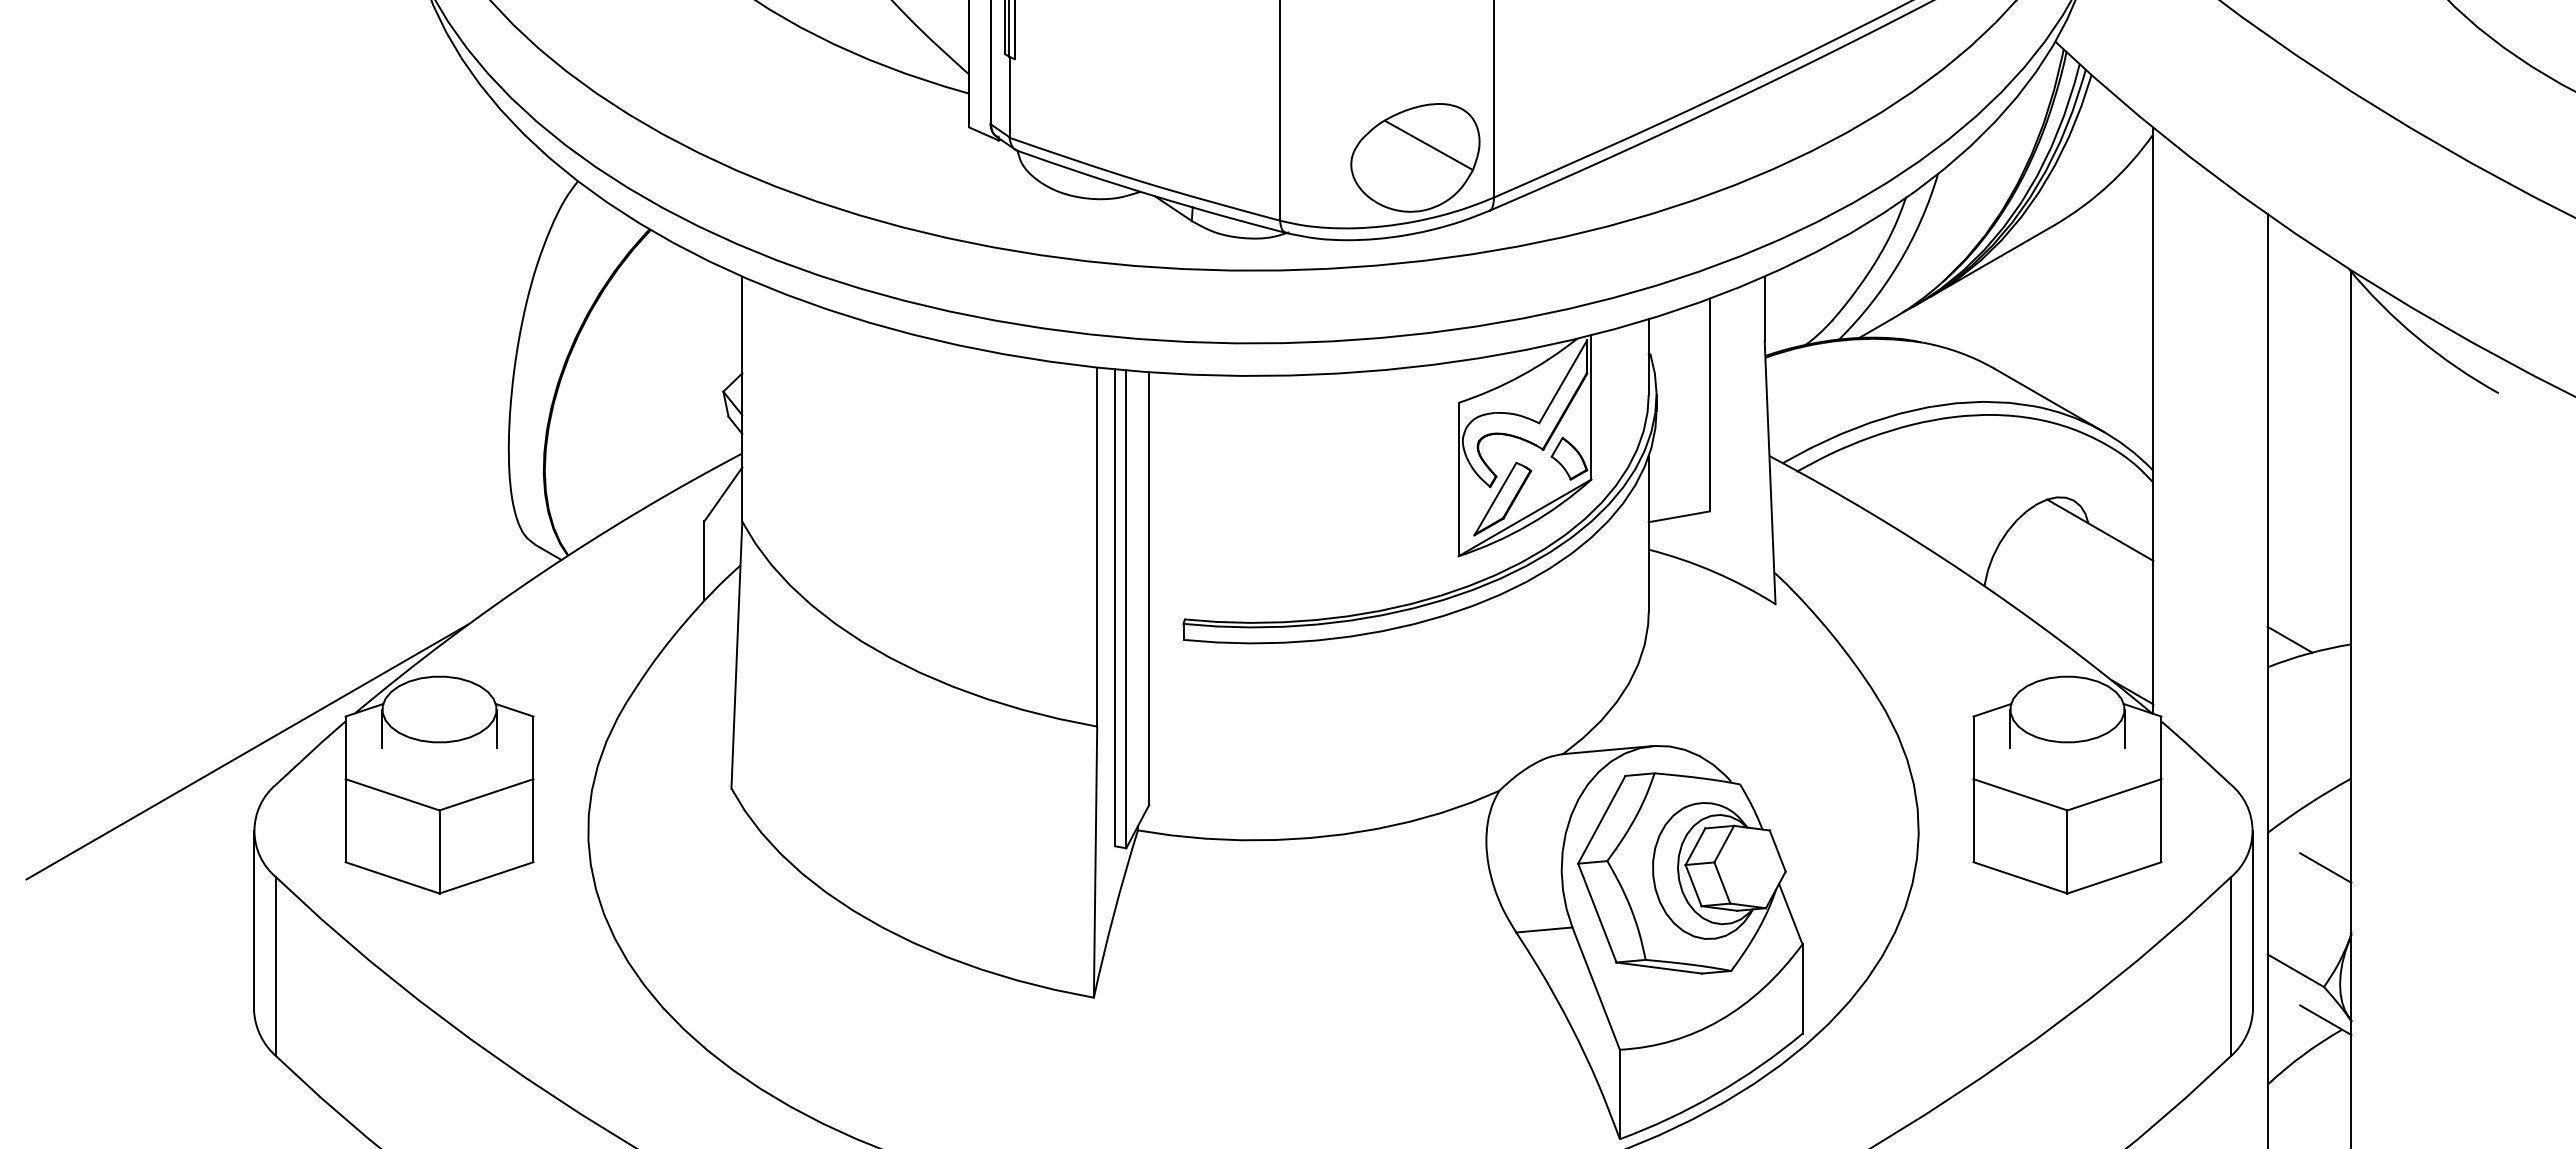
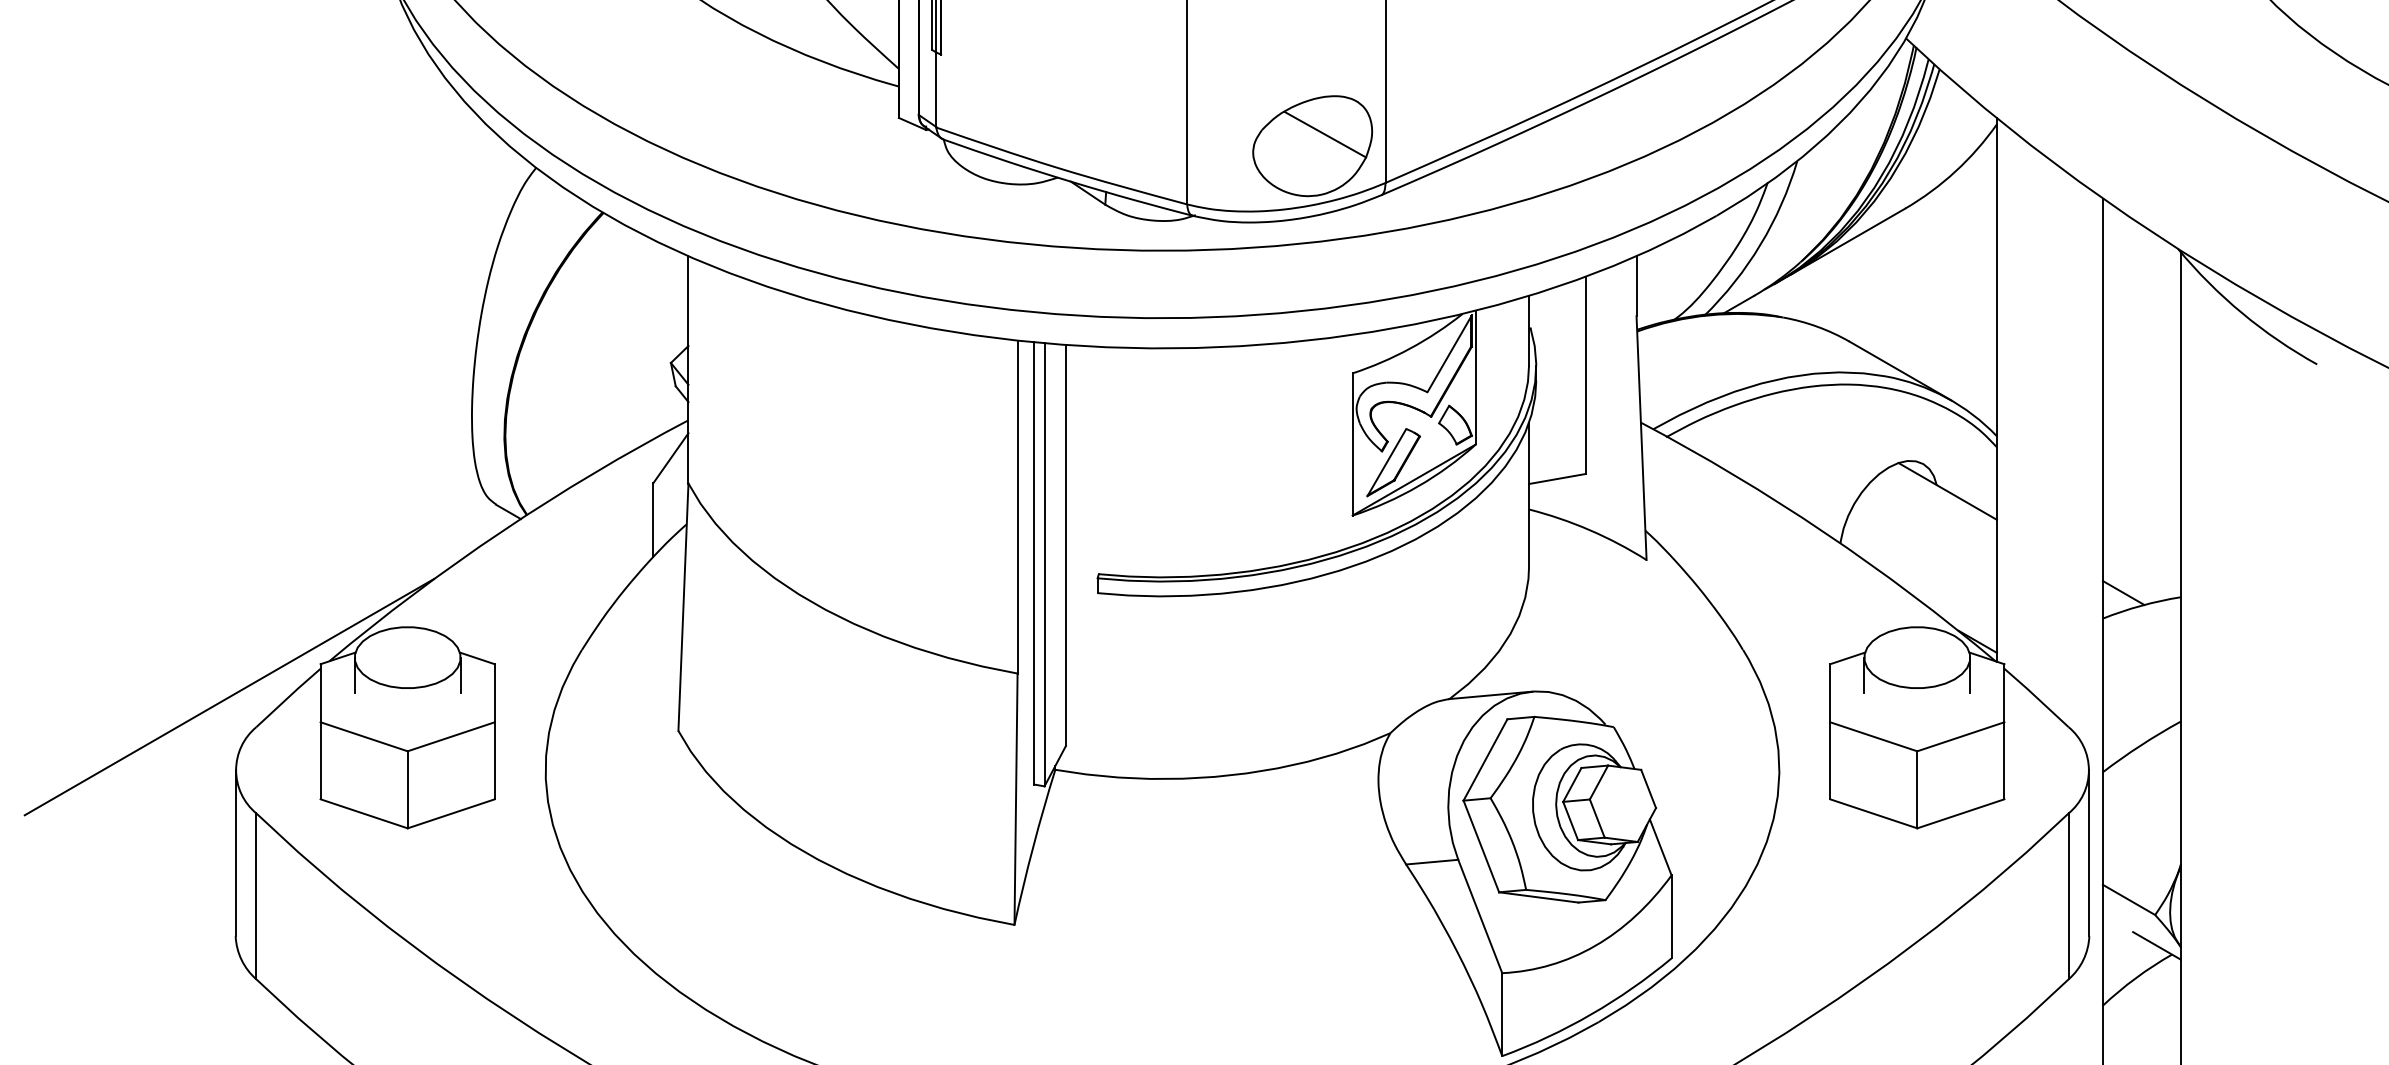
line: (2325, 867) -> (2156, 804), removed

